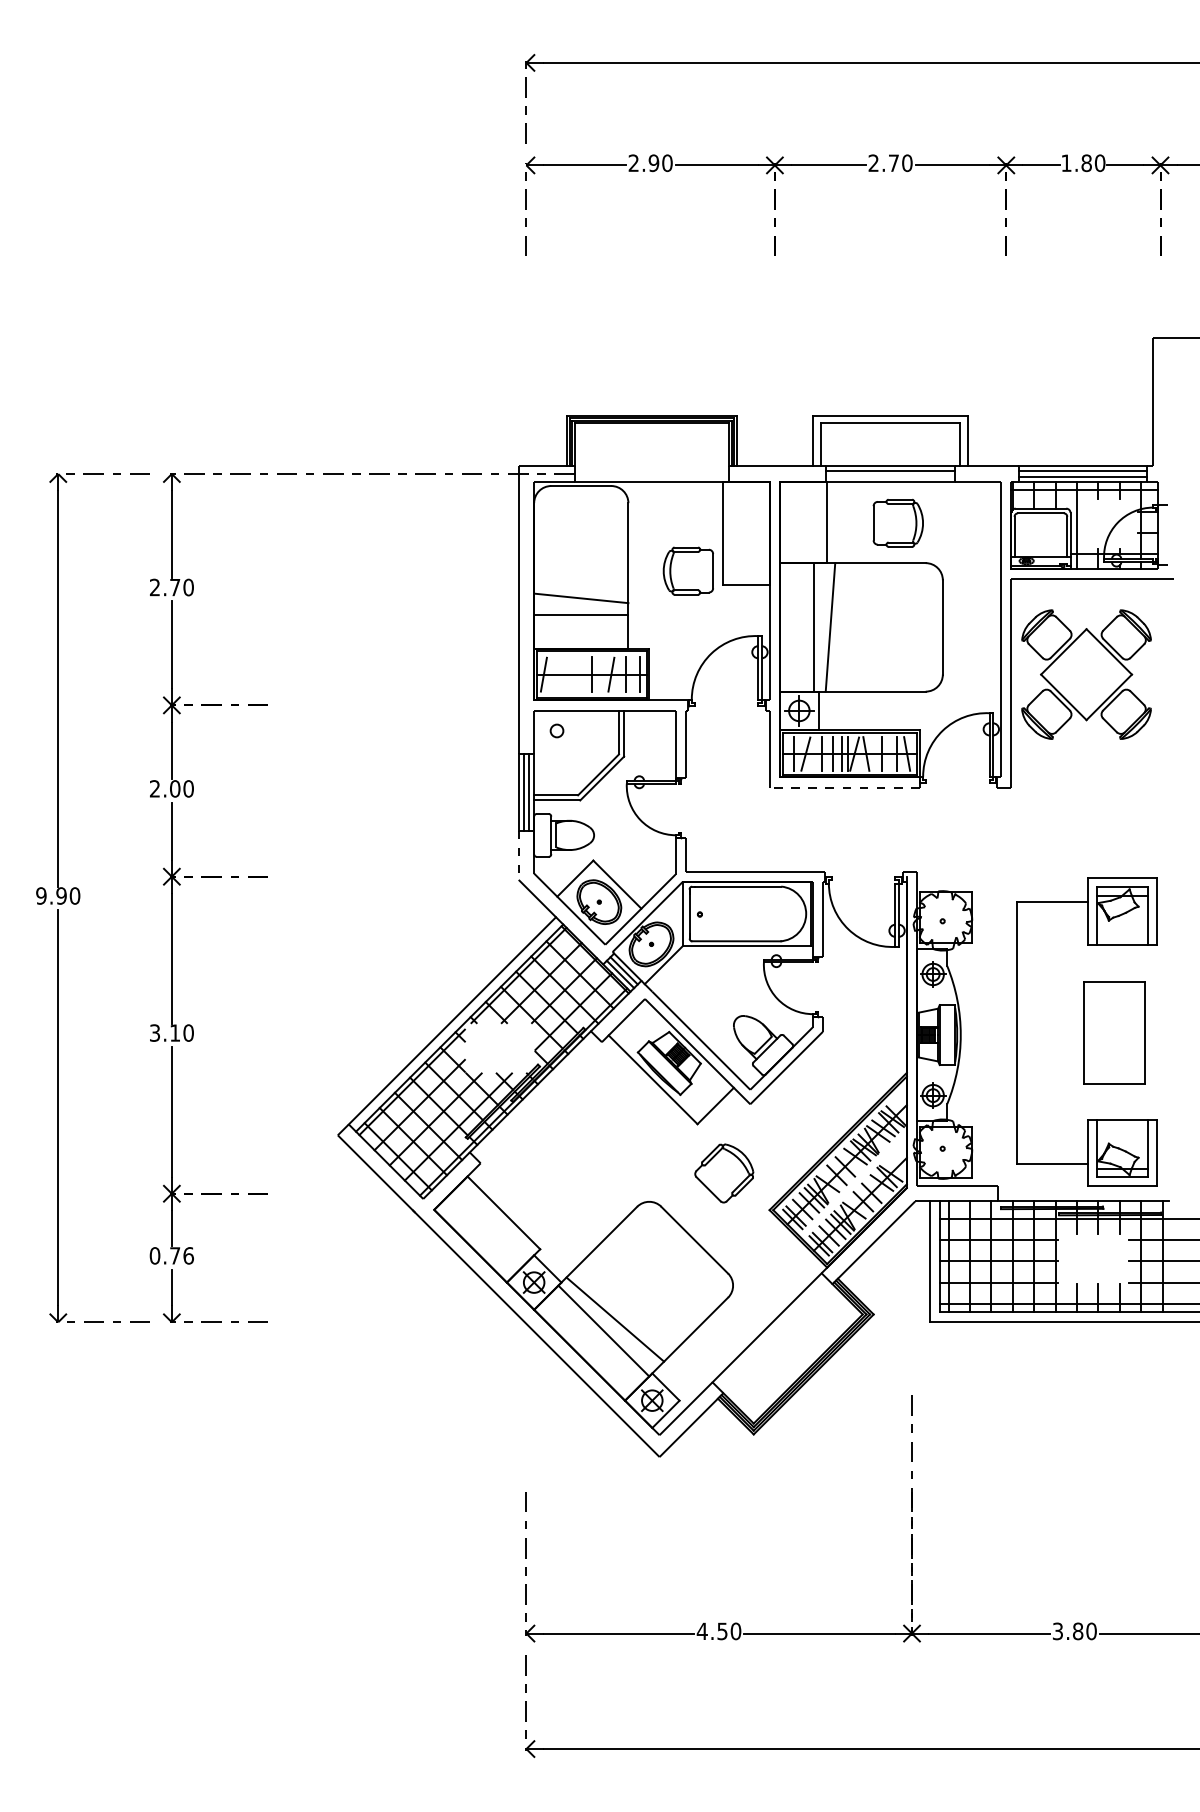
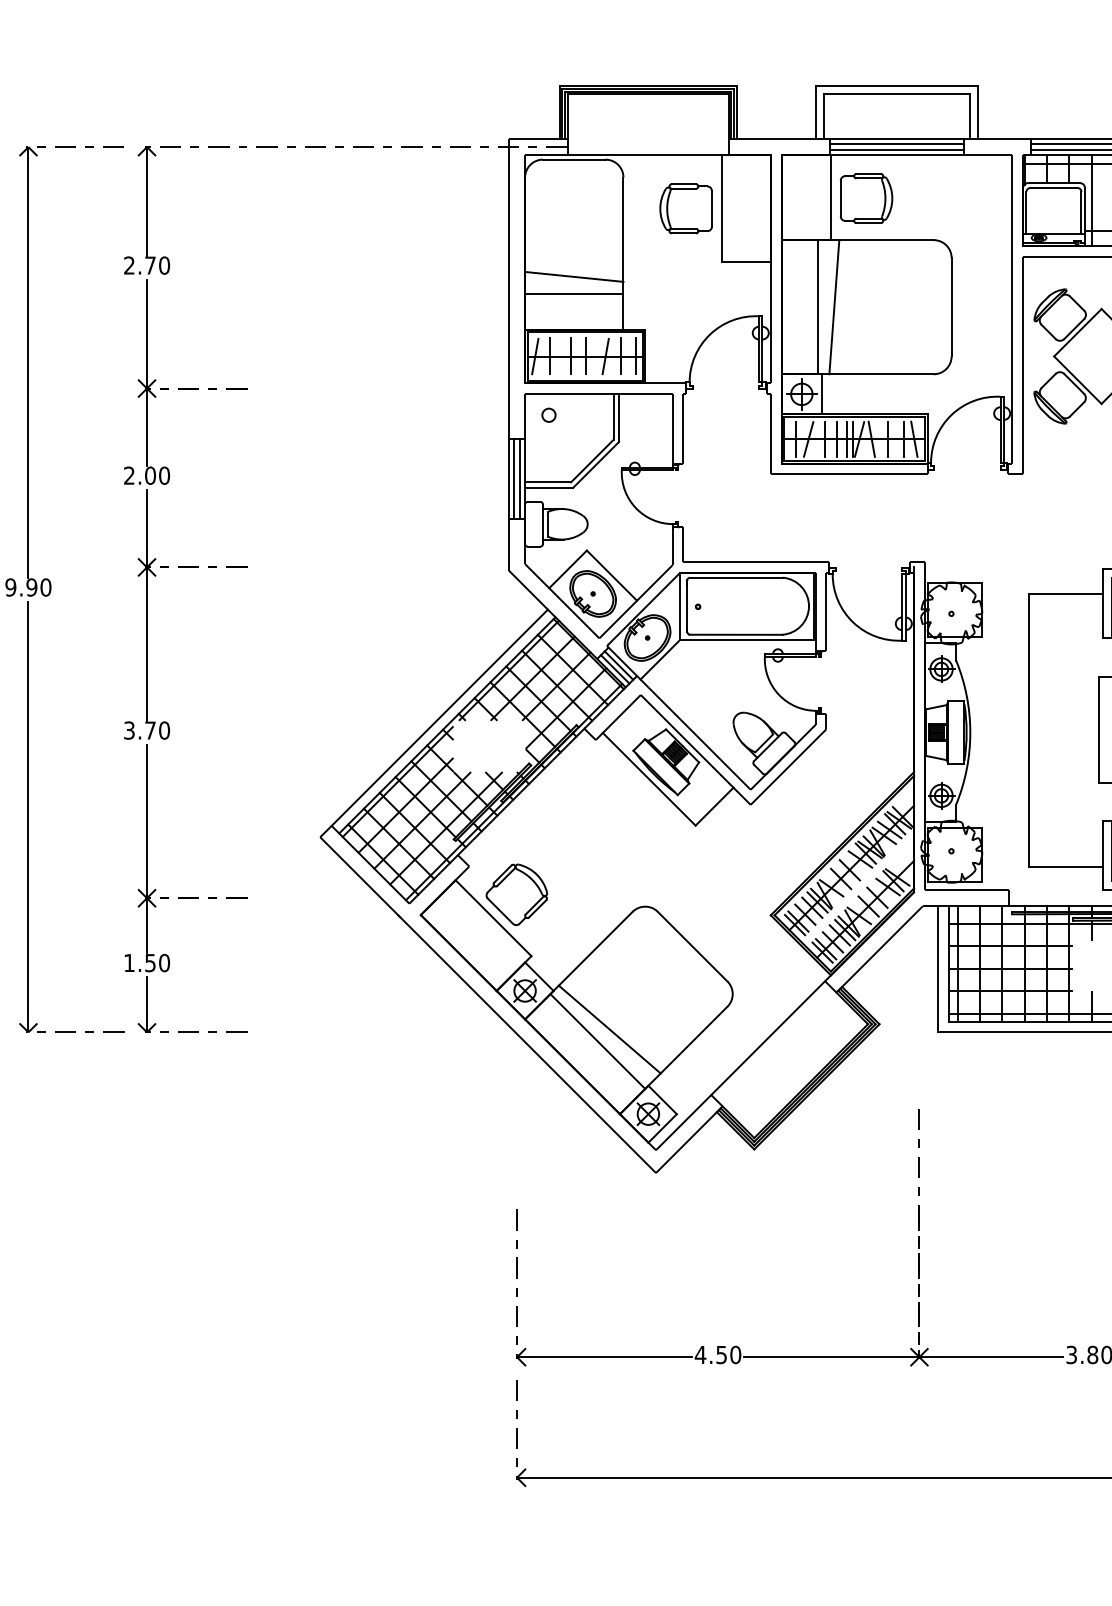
line: (890, 476) -> (896, 149), added
part: (897, 522) -> (865, 197), moved
part: (687, 570) -> (685, 208), moved
line: (558, 674) -> (550, 356), added
line: (578, 674) -> (571, 356), added
line: (844, 787) -> (848, 474), dashed -> solid
line: (518, 855) -> (508, 545), dashed -> solid
text: (175, 1032) -> (150, 729), 3.10 -> 3.70
part: (724, 1173) -> (517, 894), moved
text: (171, 1255) -> (146, 962), 0.76 -> 1.50

